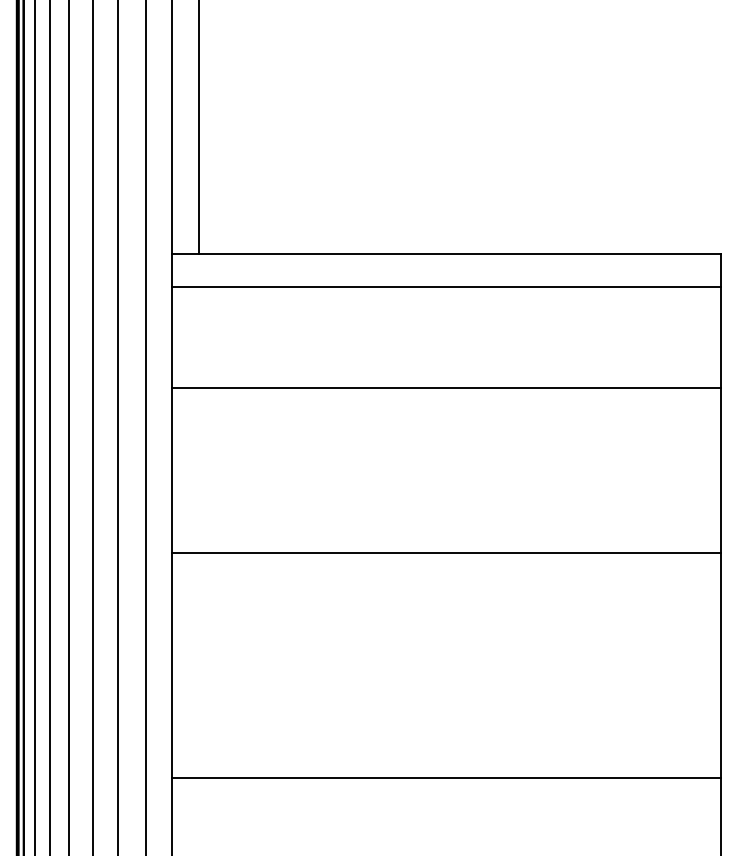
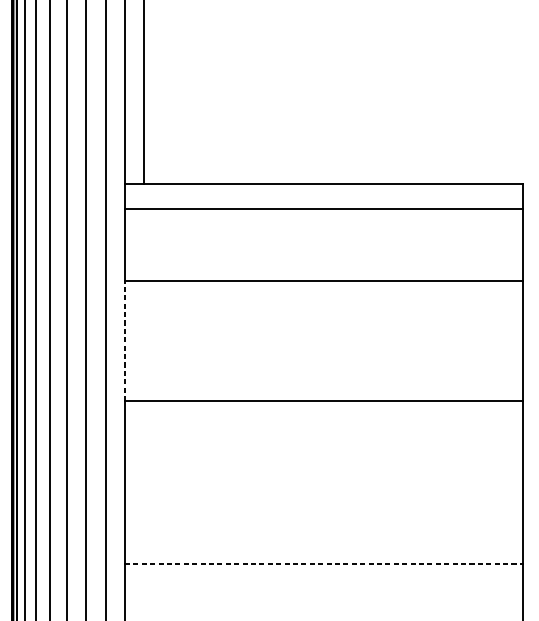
line: (172, 469) -> (125, 340), solid -> dashed
line: (447, 777) -> (324, 564), solid -> dashed

